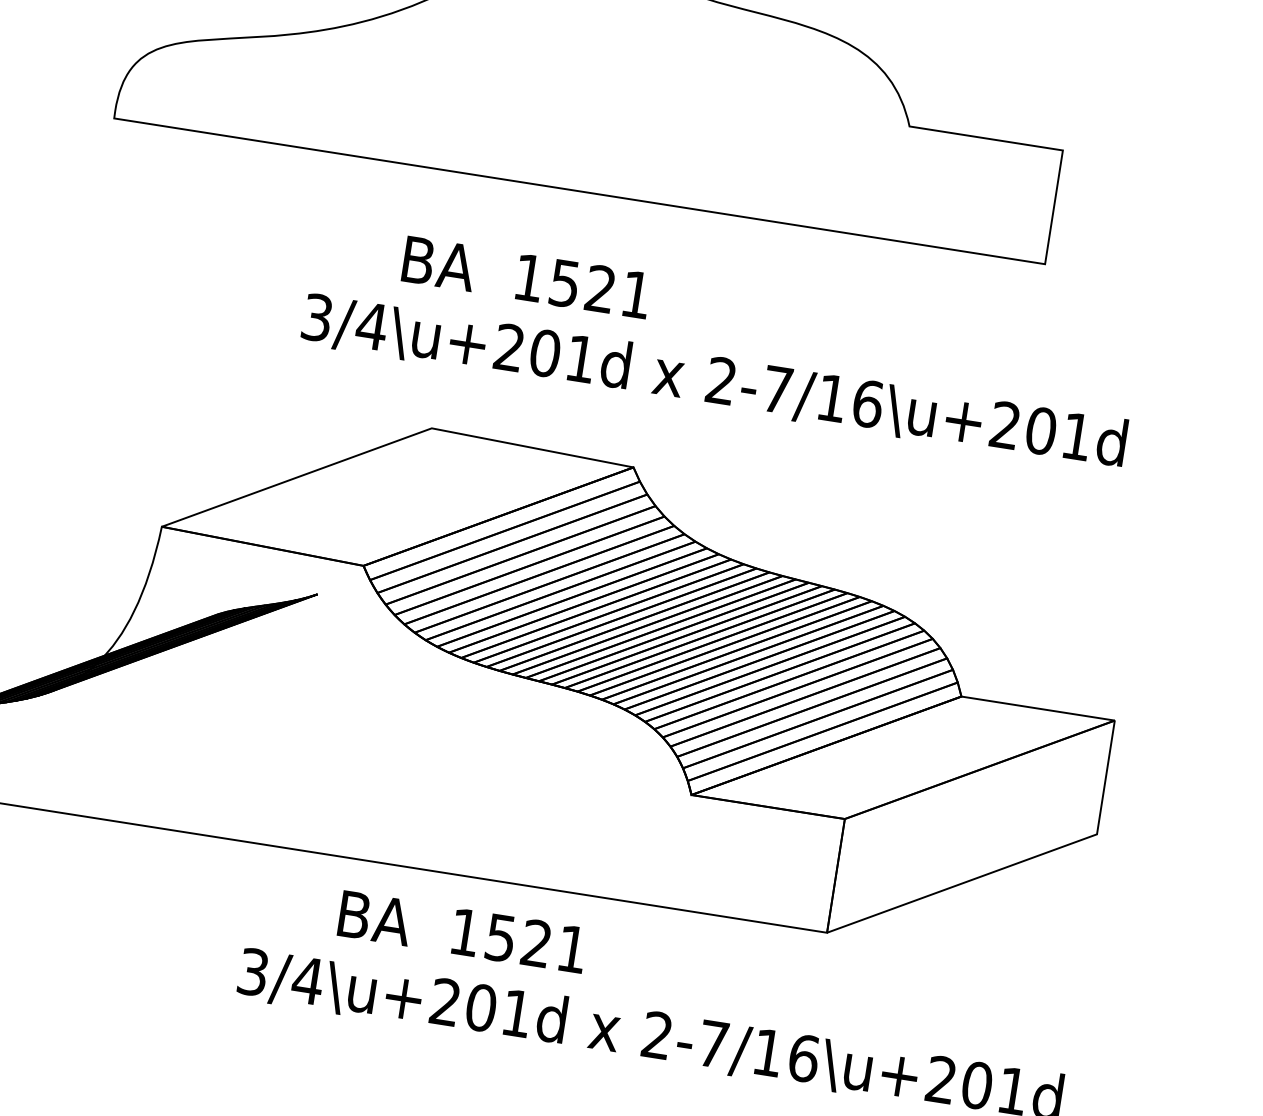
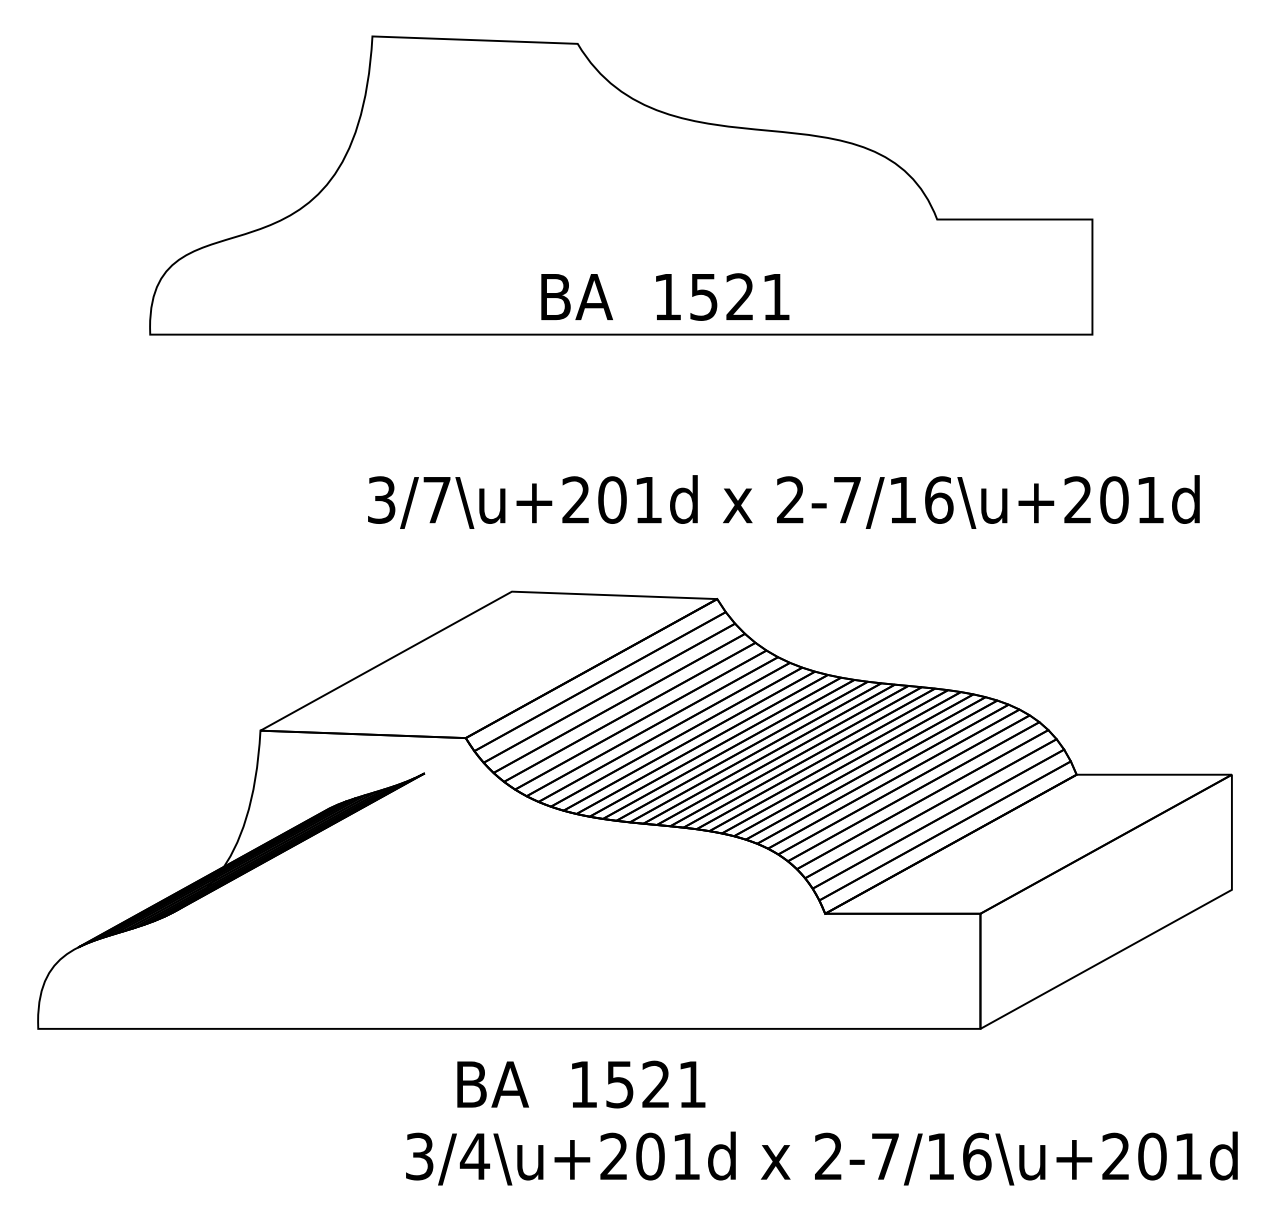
text: (526, 277) -> (665, 296), moved
text: (371, 326) -> (436, 500), 3/4\u+201d -> 3/7\u+201d
text: (462, 932) -> (581, 1084), moved

